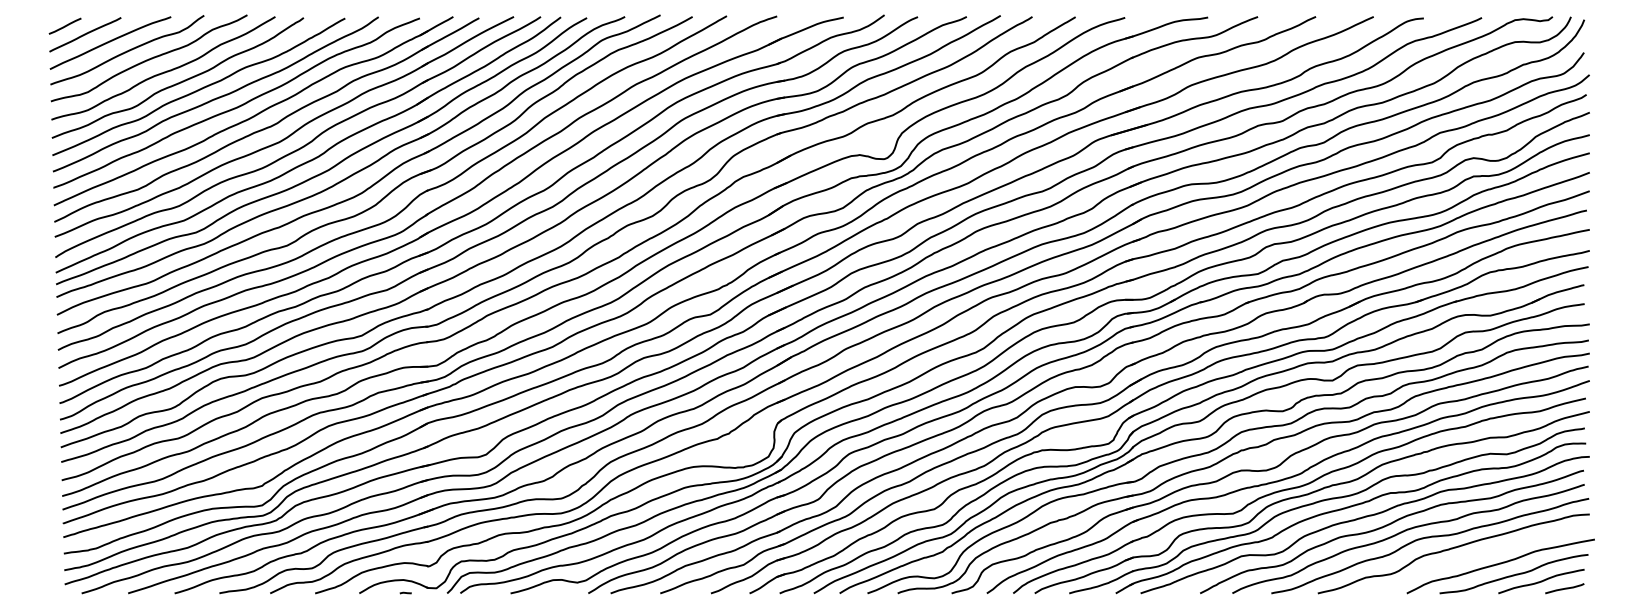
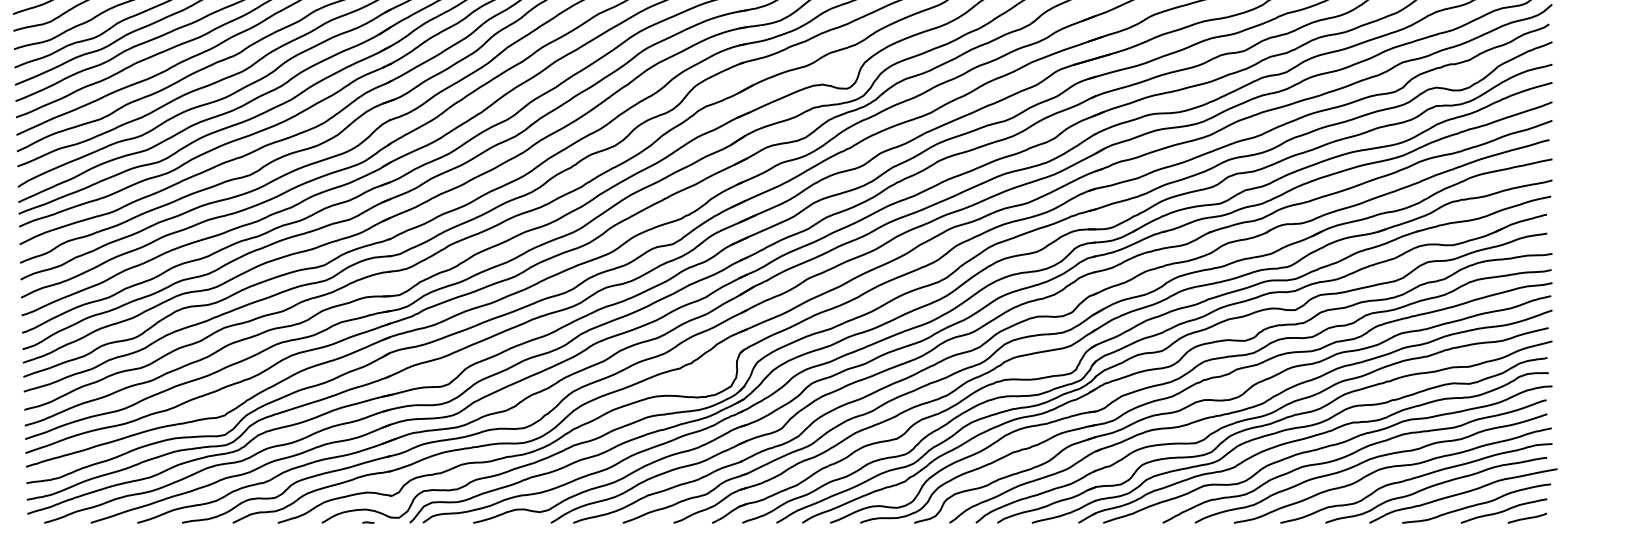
curve: (1473, 556) -> (1436, 486), added

